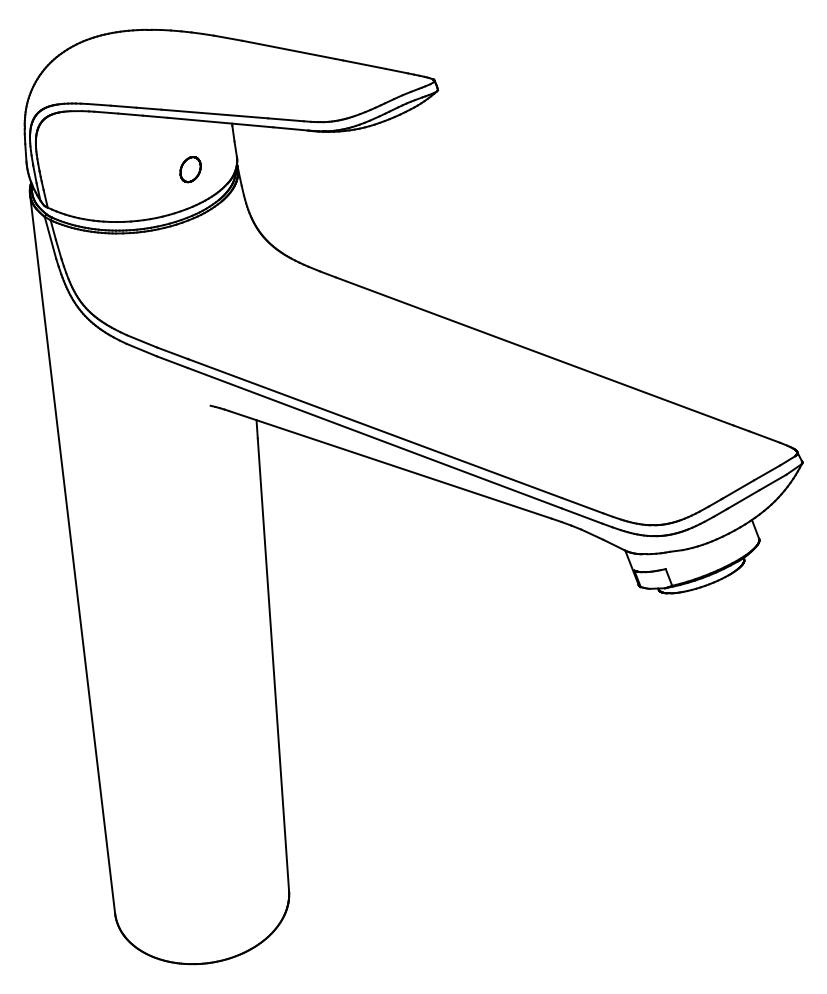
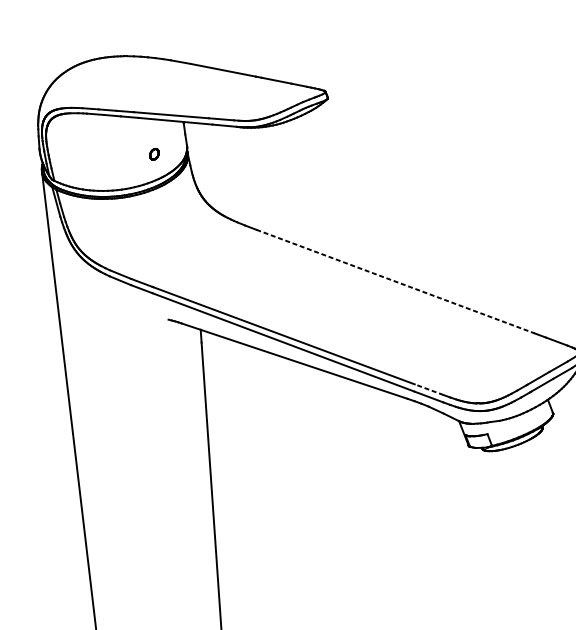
part: (190, 169) -> (154, 154), size x0.6
line: (534, 351) -> (395, 281), solid -> dashed
line: (582, 505) -> (429, 389), solid -> dashed

